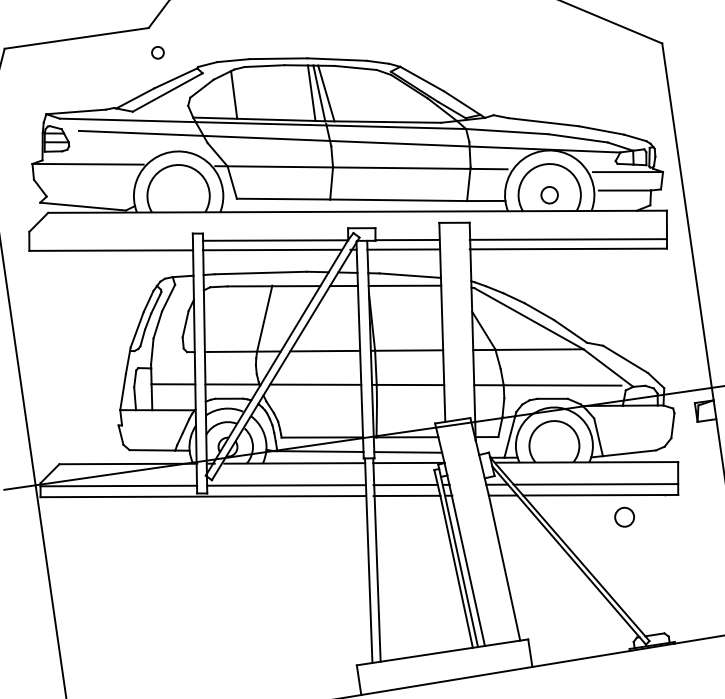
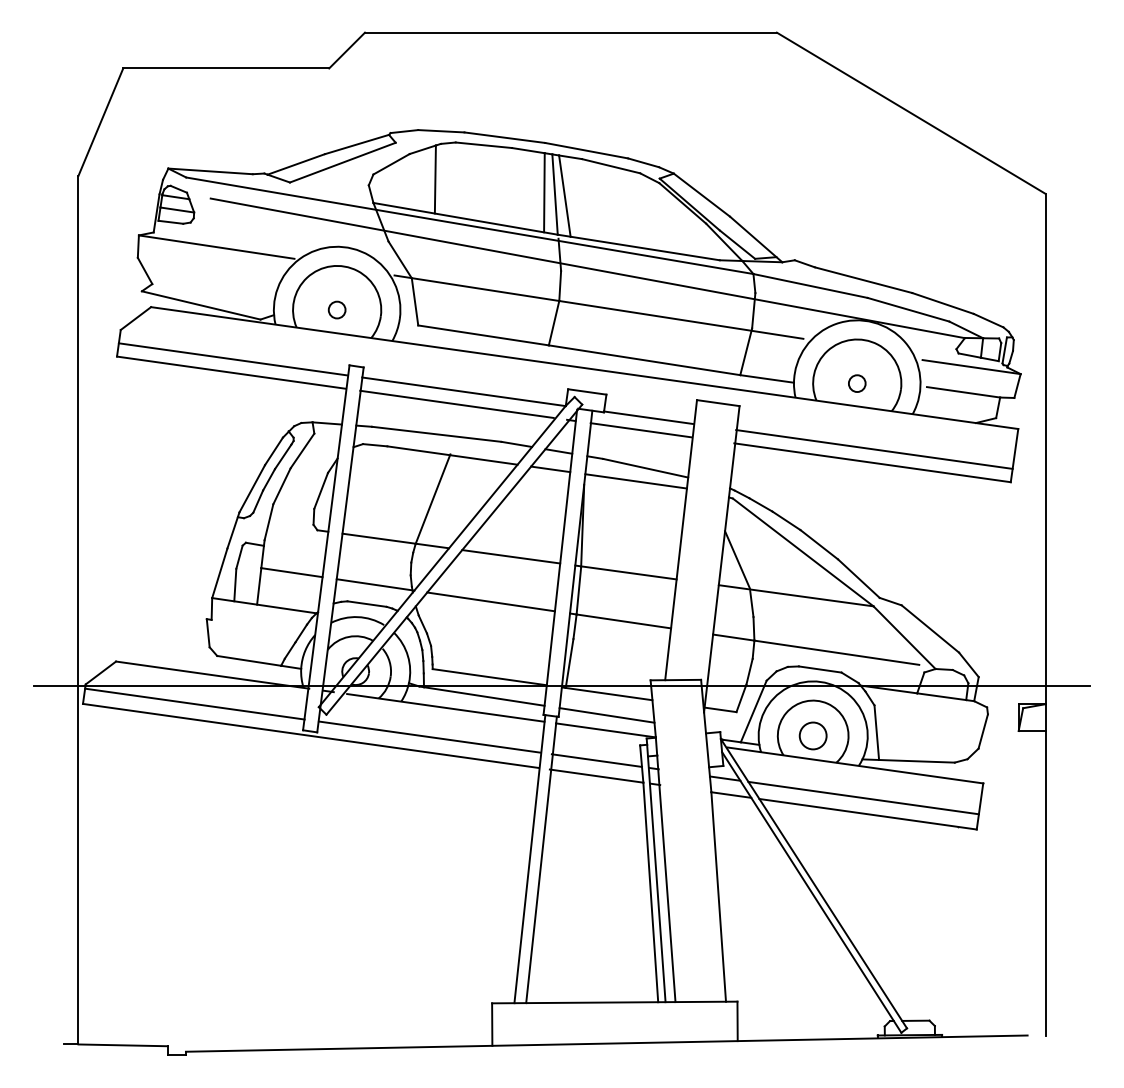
circle: (157, 52) -> (336, 309), moved
circle: (549, 195) -> (857, 383), size x0.71
line: (111, 241) -> (233, 359), added
circle: (624, 517) -> (812, 735), moved

